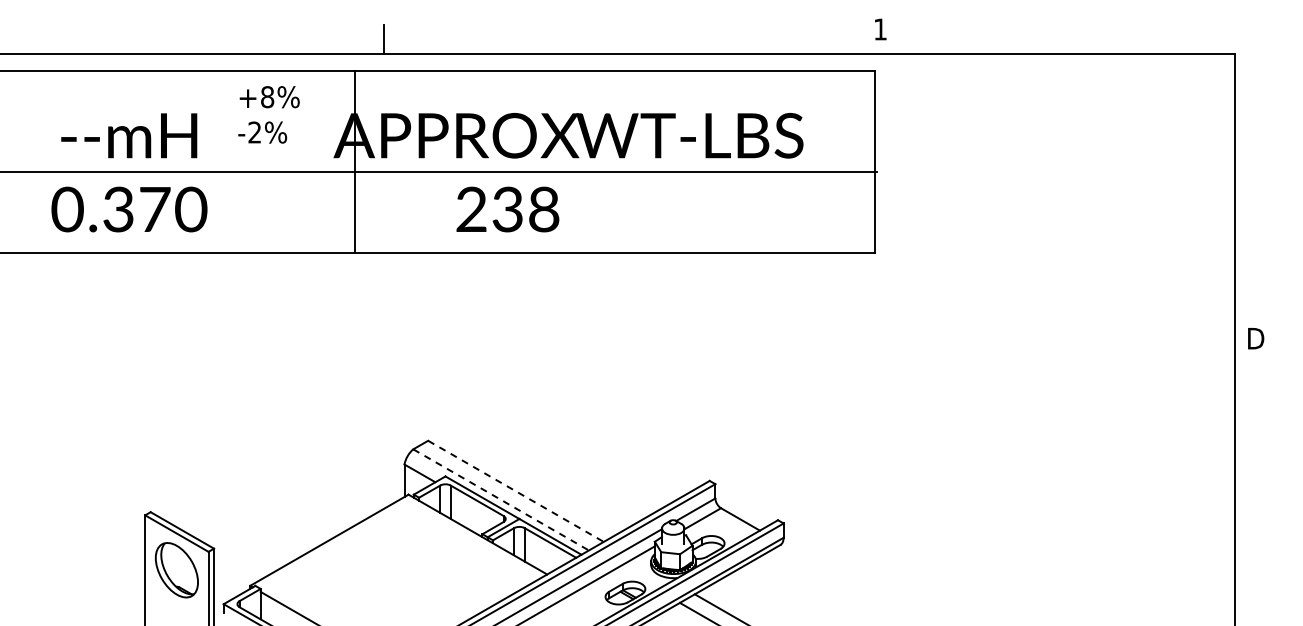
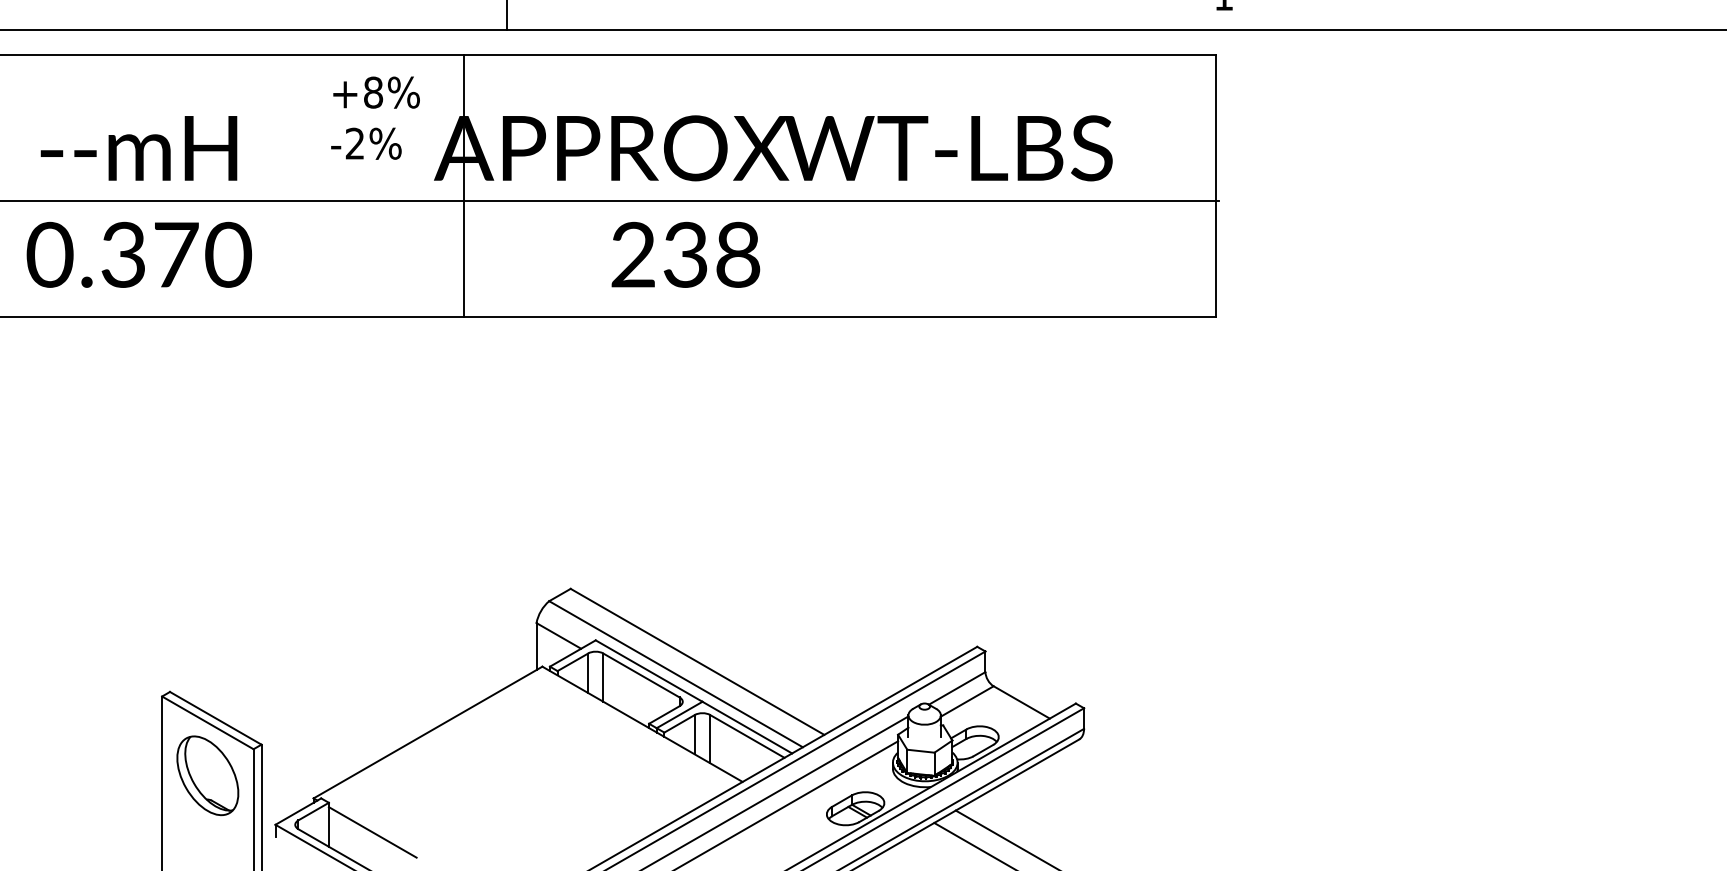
text: (268, 114) -> (374, 117), moved
line: (516, 491) -> (698, 662), dashed -> solid
line: (501, 500) -> (676, 675), dashed -> solid

